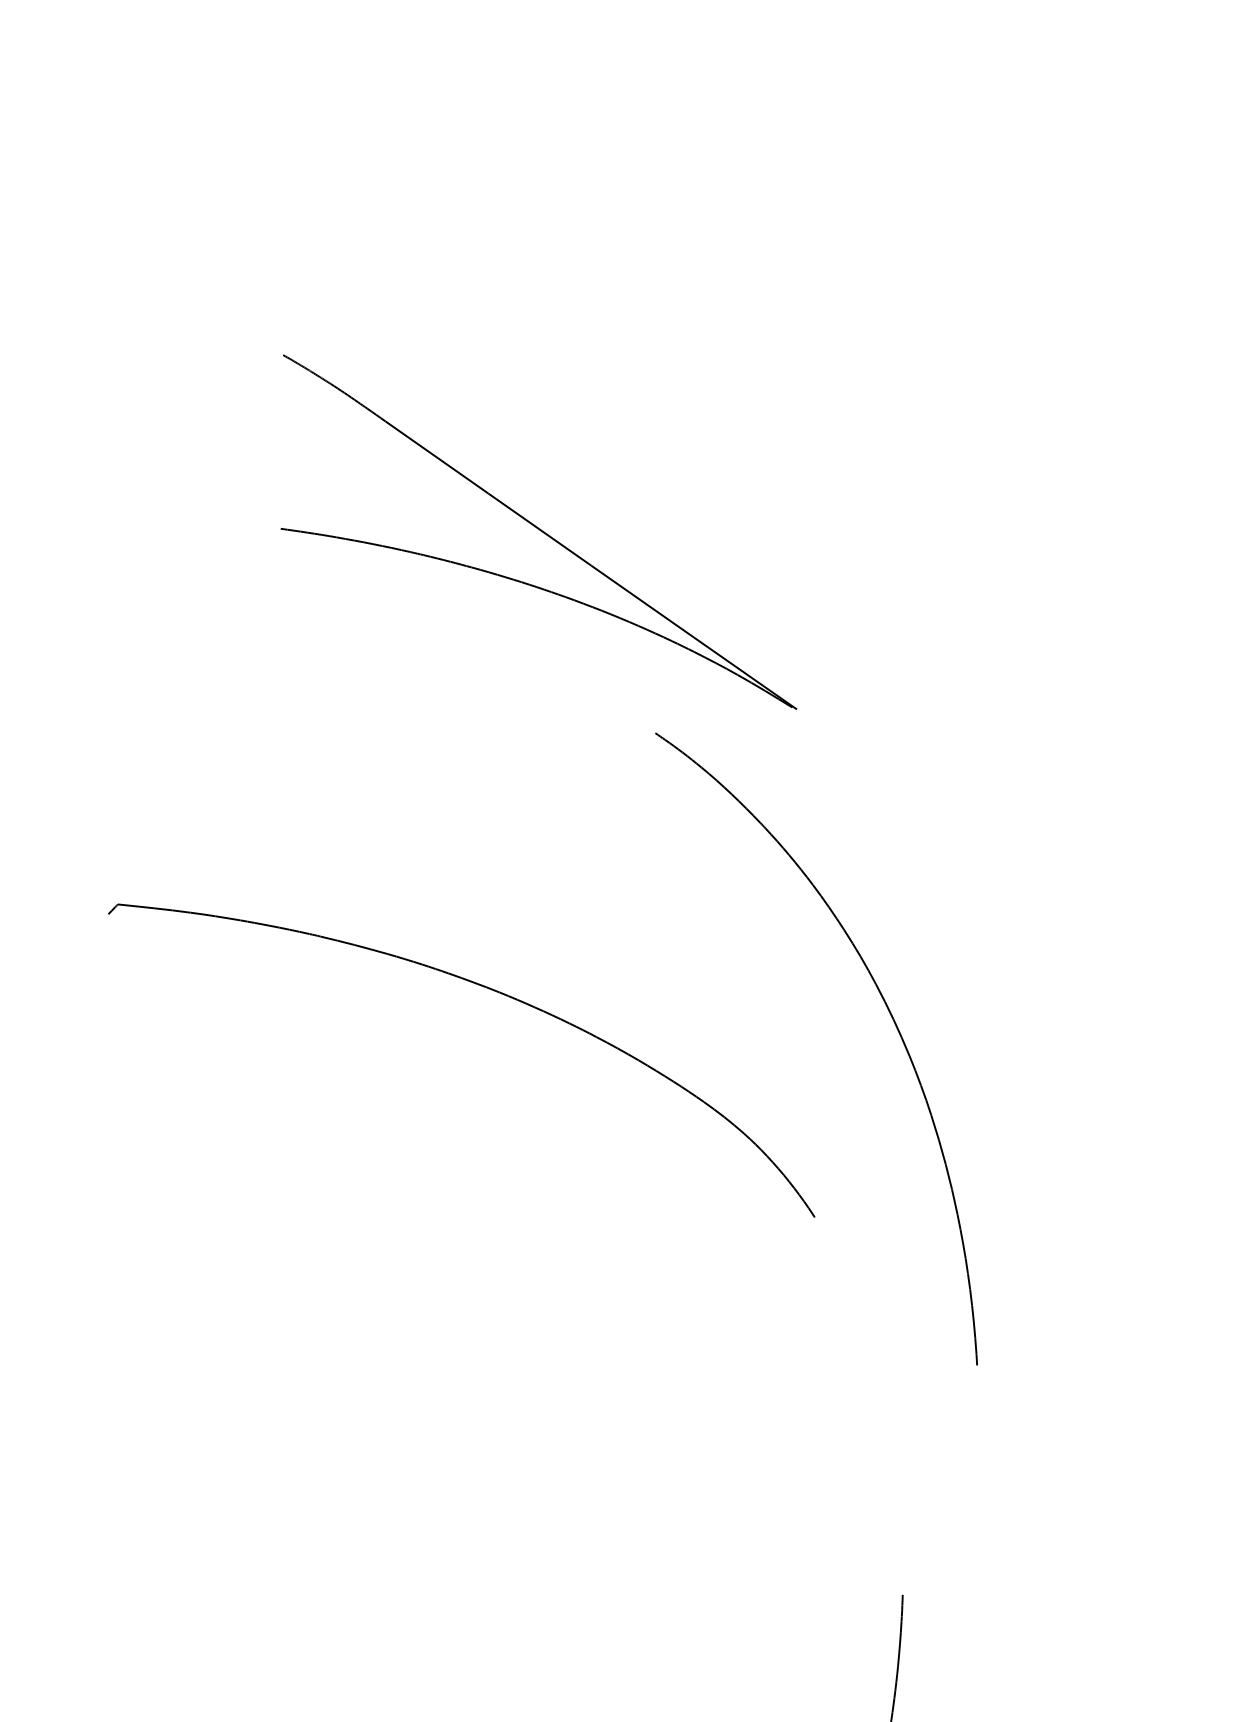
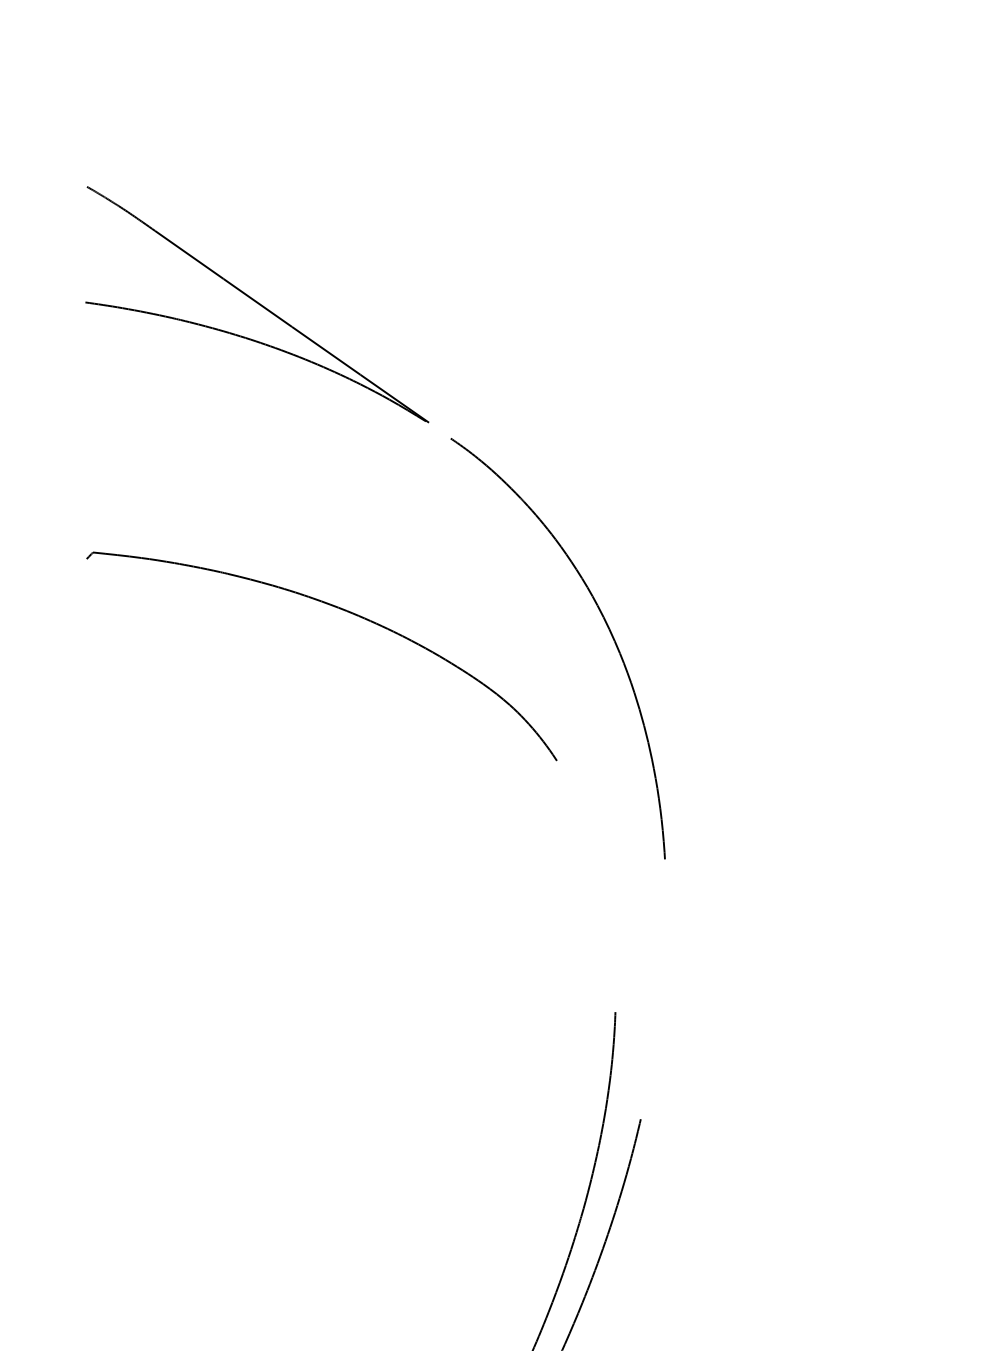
part: (539, 531) -> (257, 304), moved

